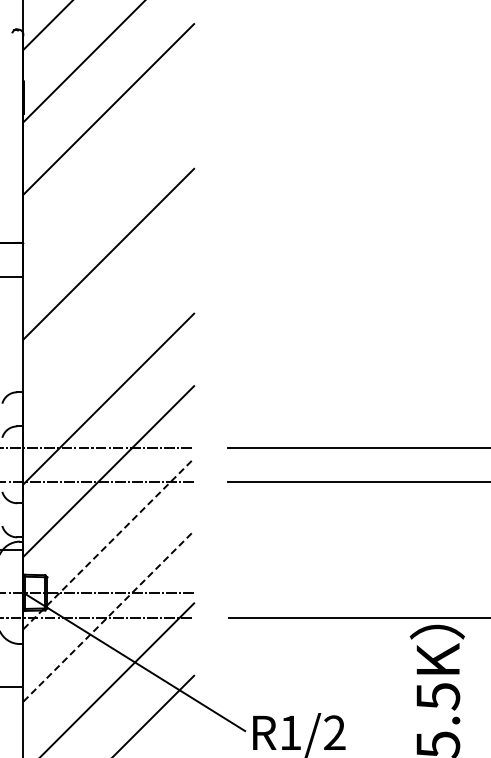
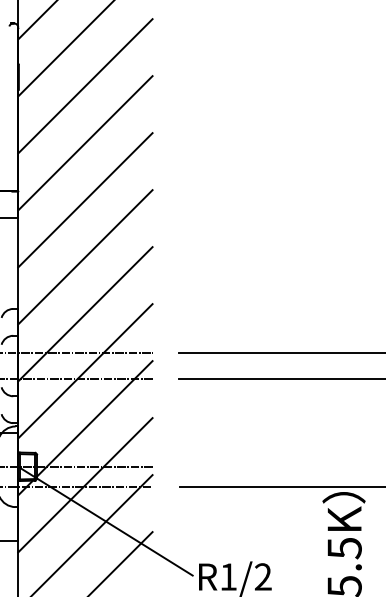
line: (108, 181) -> (85, 143), added
line: (108, 326) -> (85, 257), added
line: (108, 543) -> (85, 427), dashed -> solid
line: (108, 616) -> (85, 485), dashed -> solid

